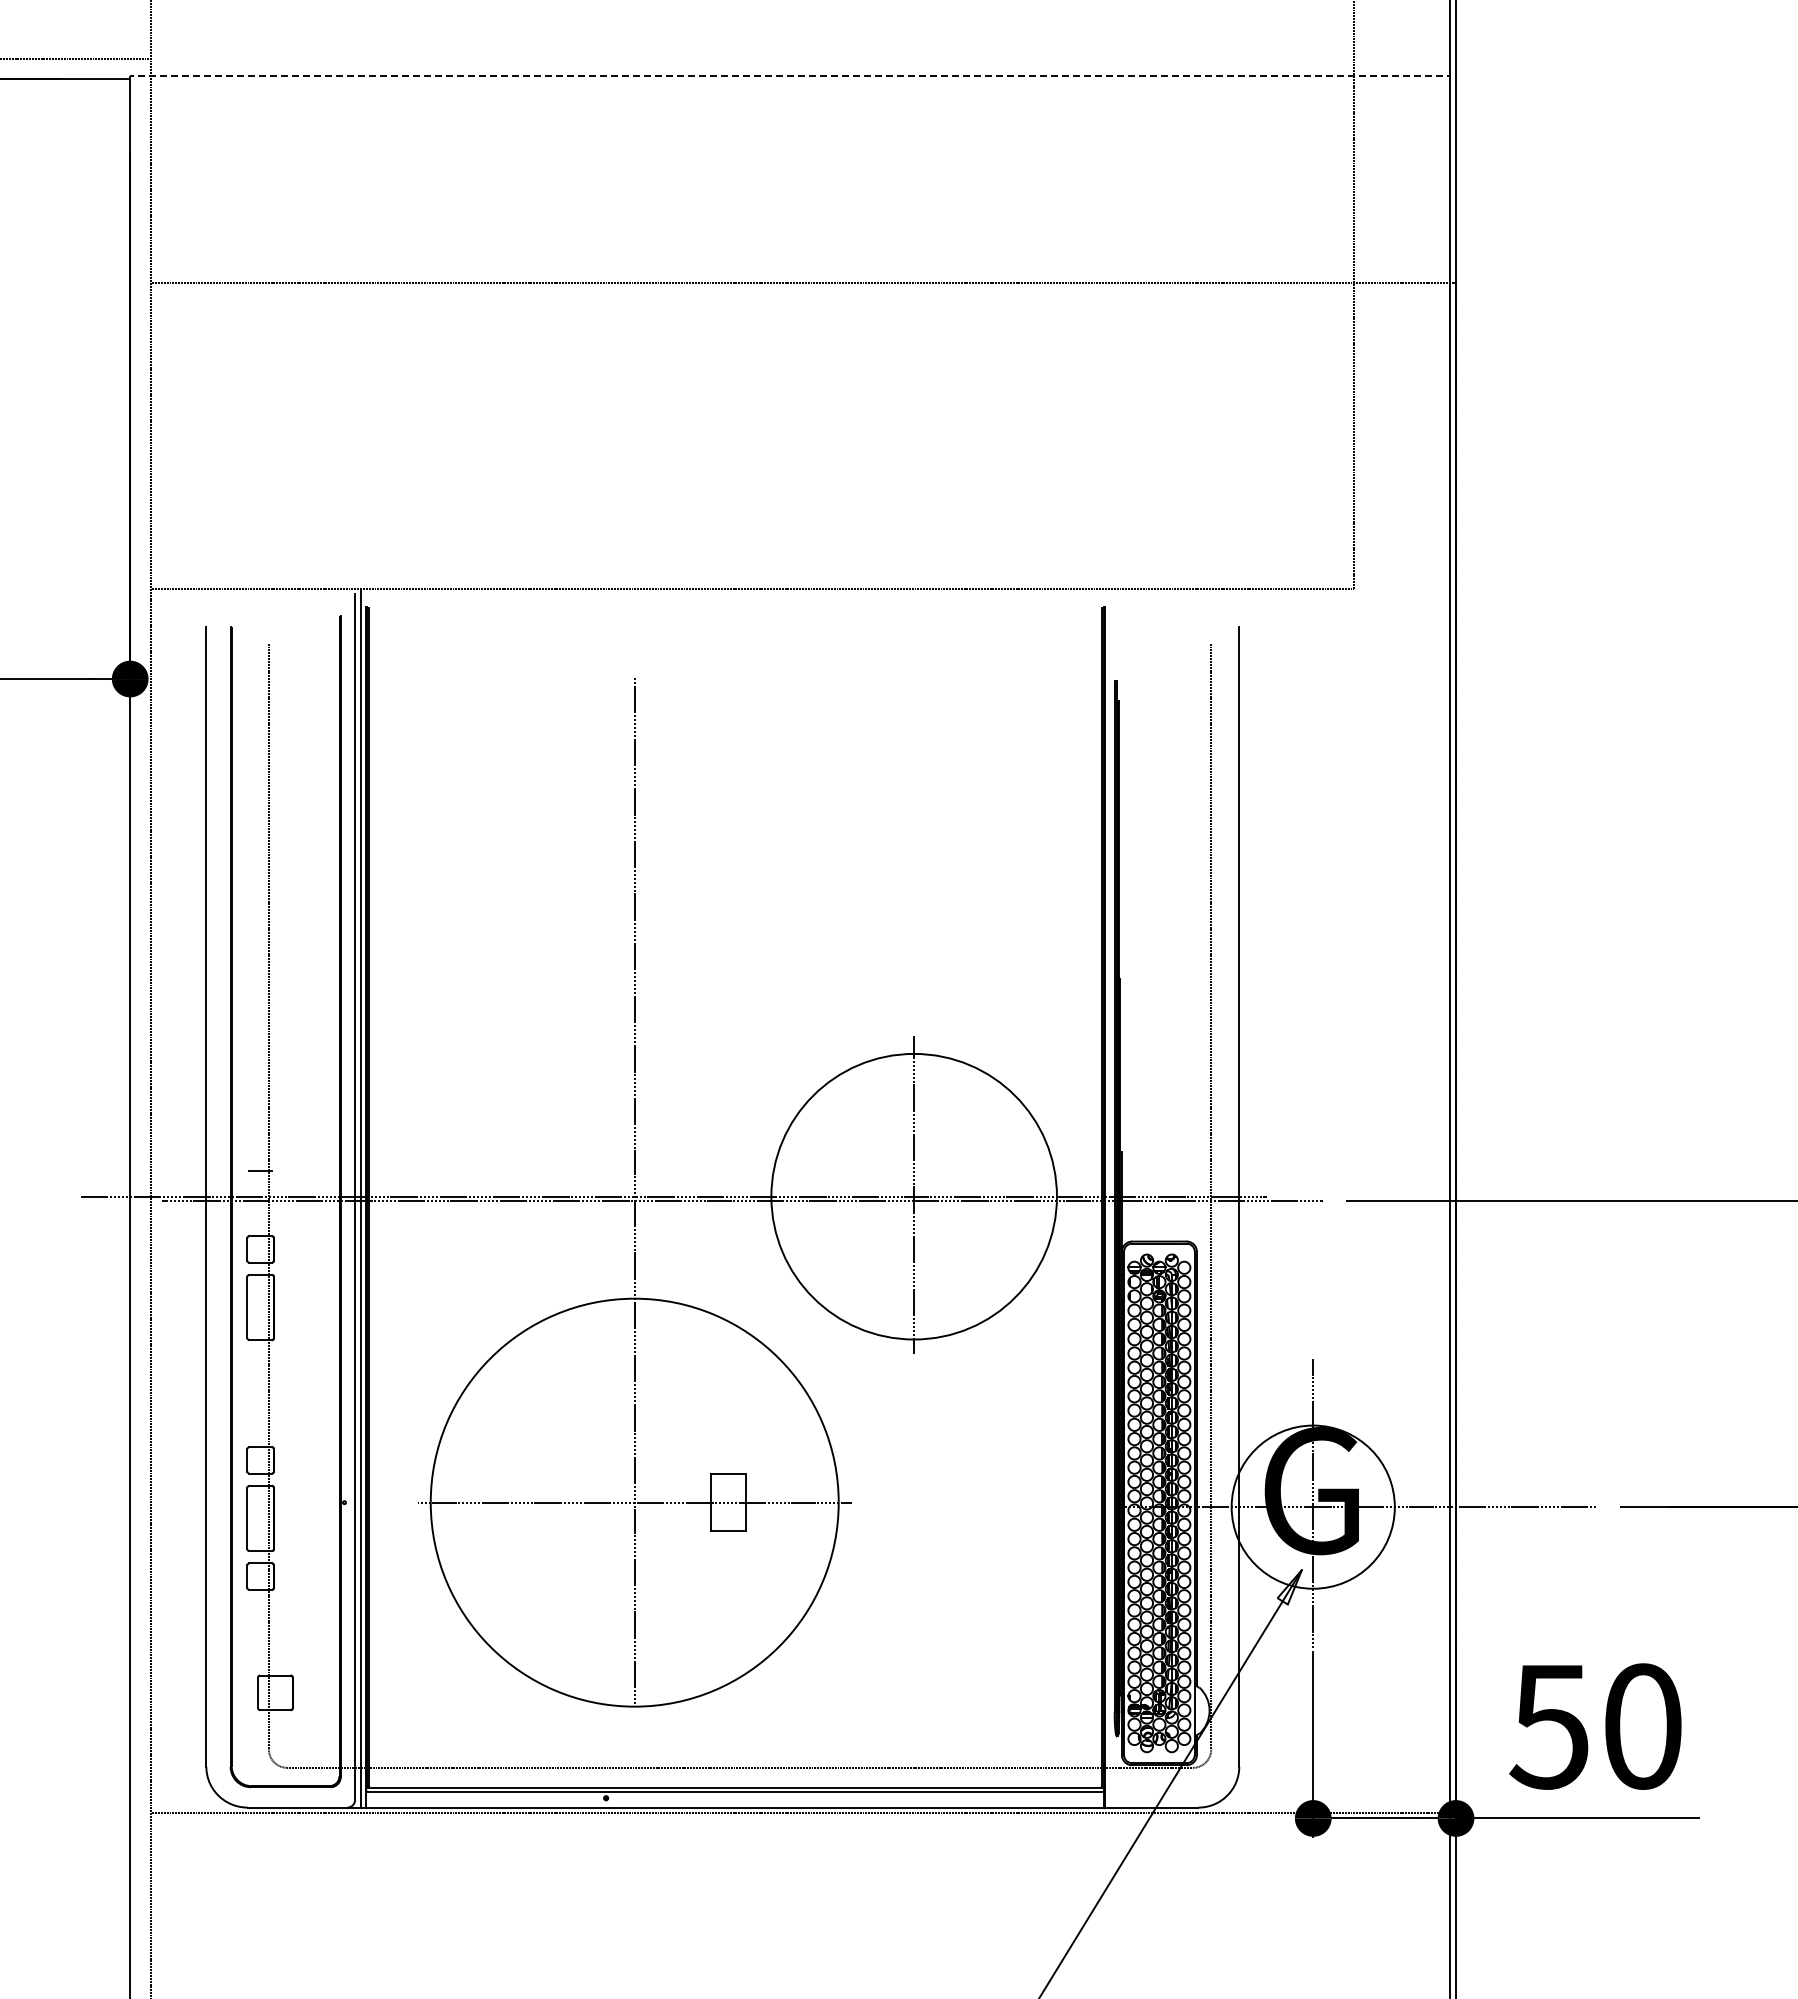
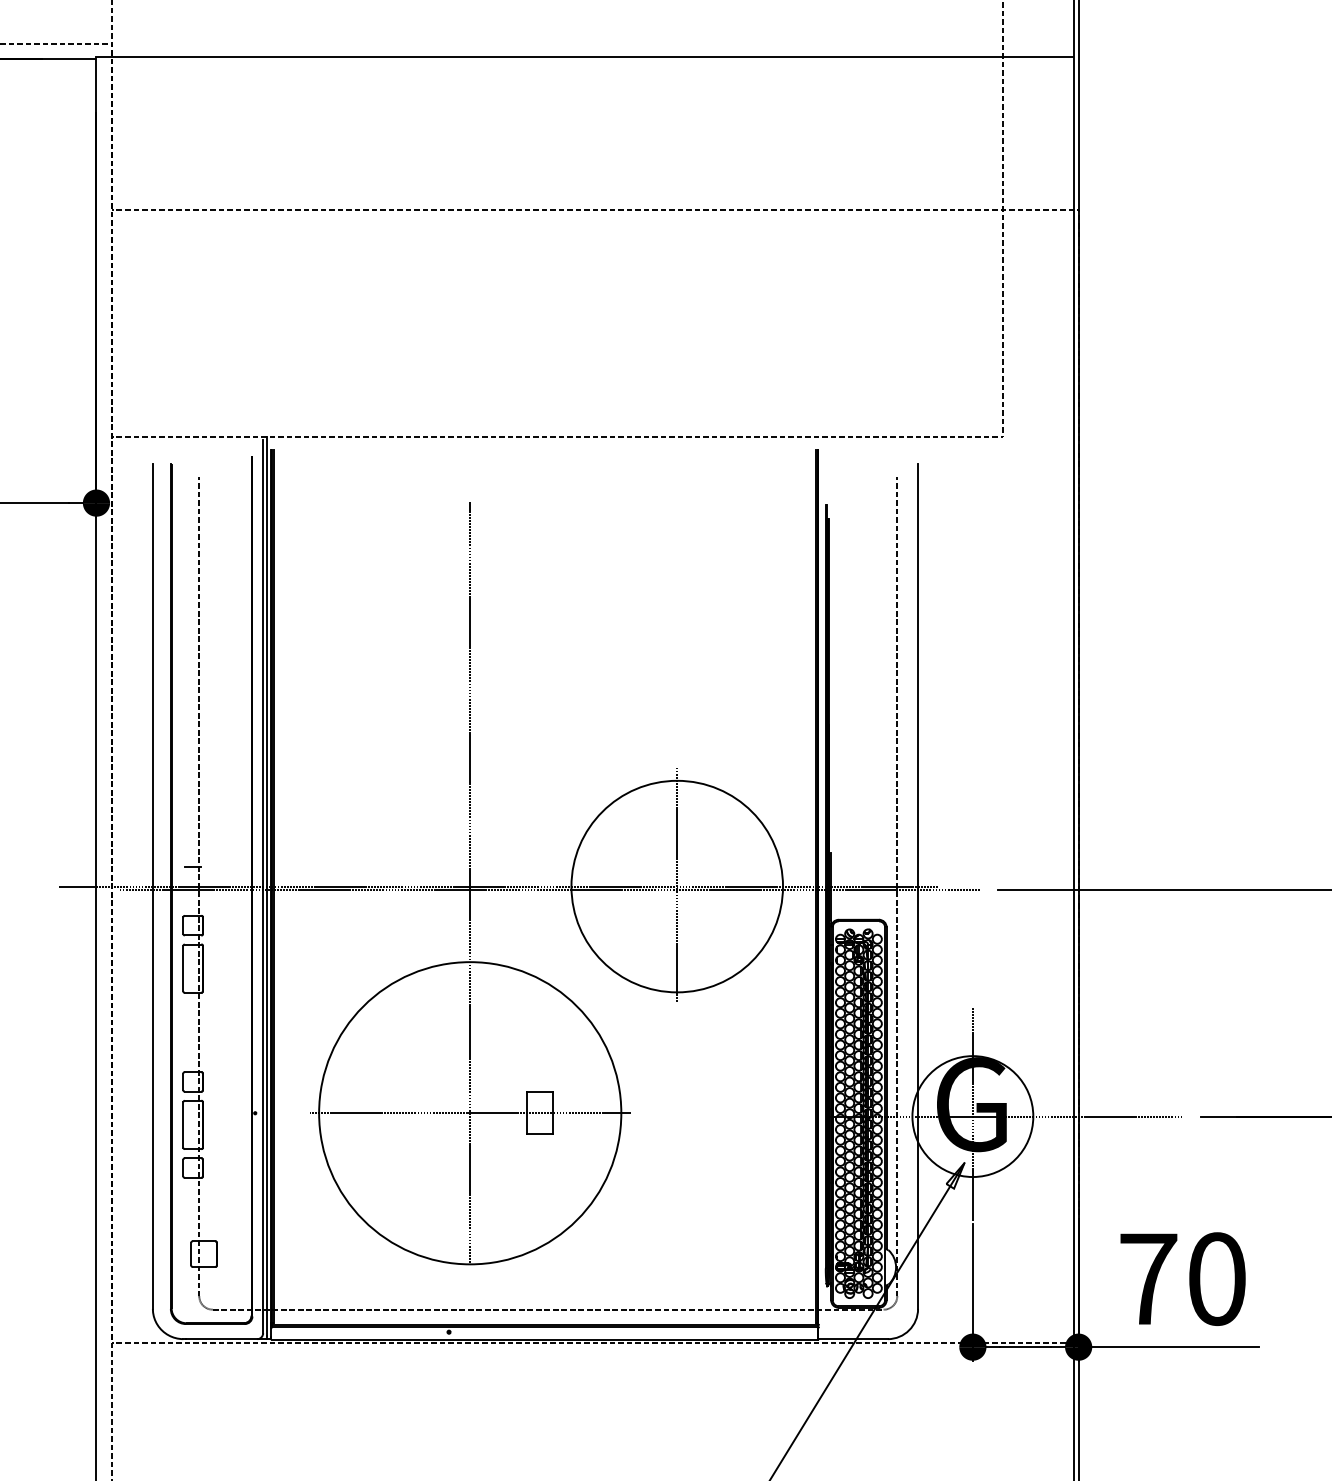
line: (788, 76) -> (584, 56), dashed -> solid
text: (1549, 1727) -> (1147, 1279), 50 -> 70

